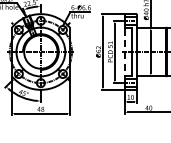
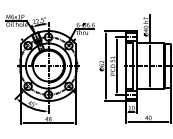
line: (124, 52) -> (125, 66), dashed -> solid

